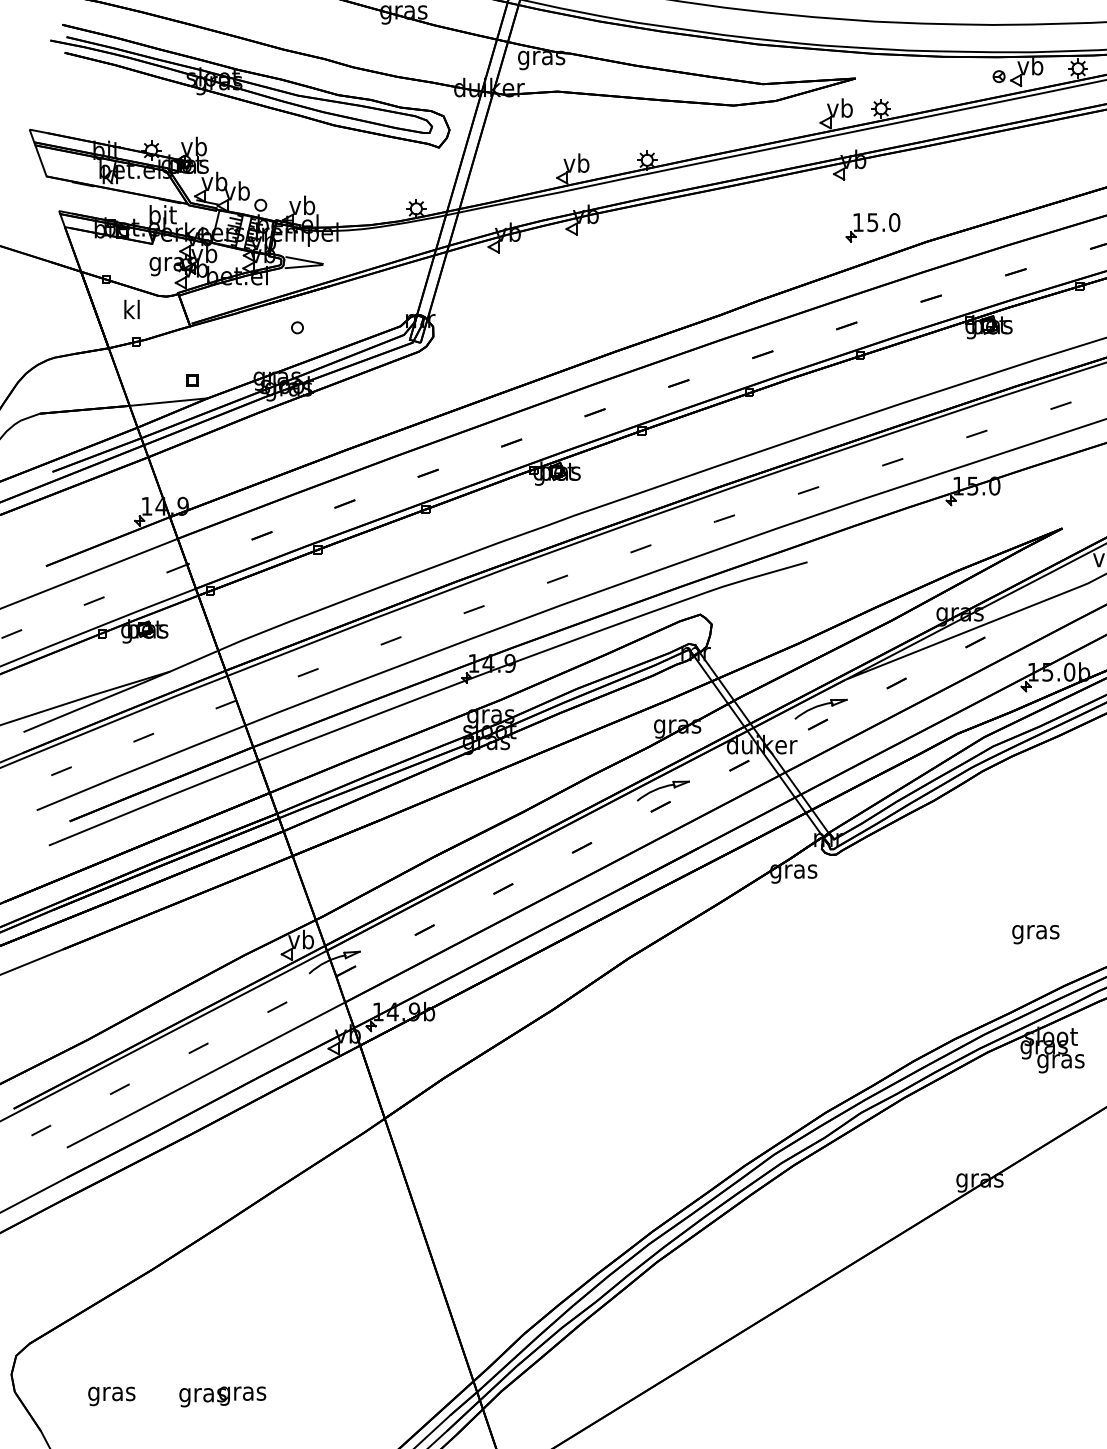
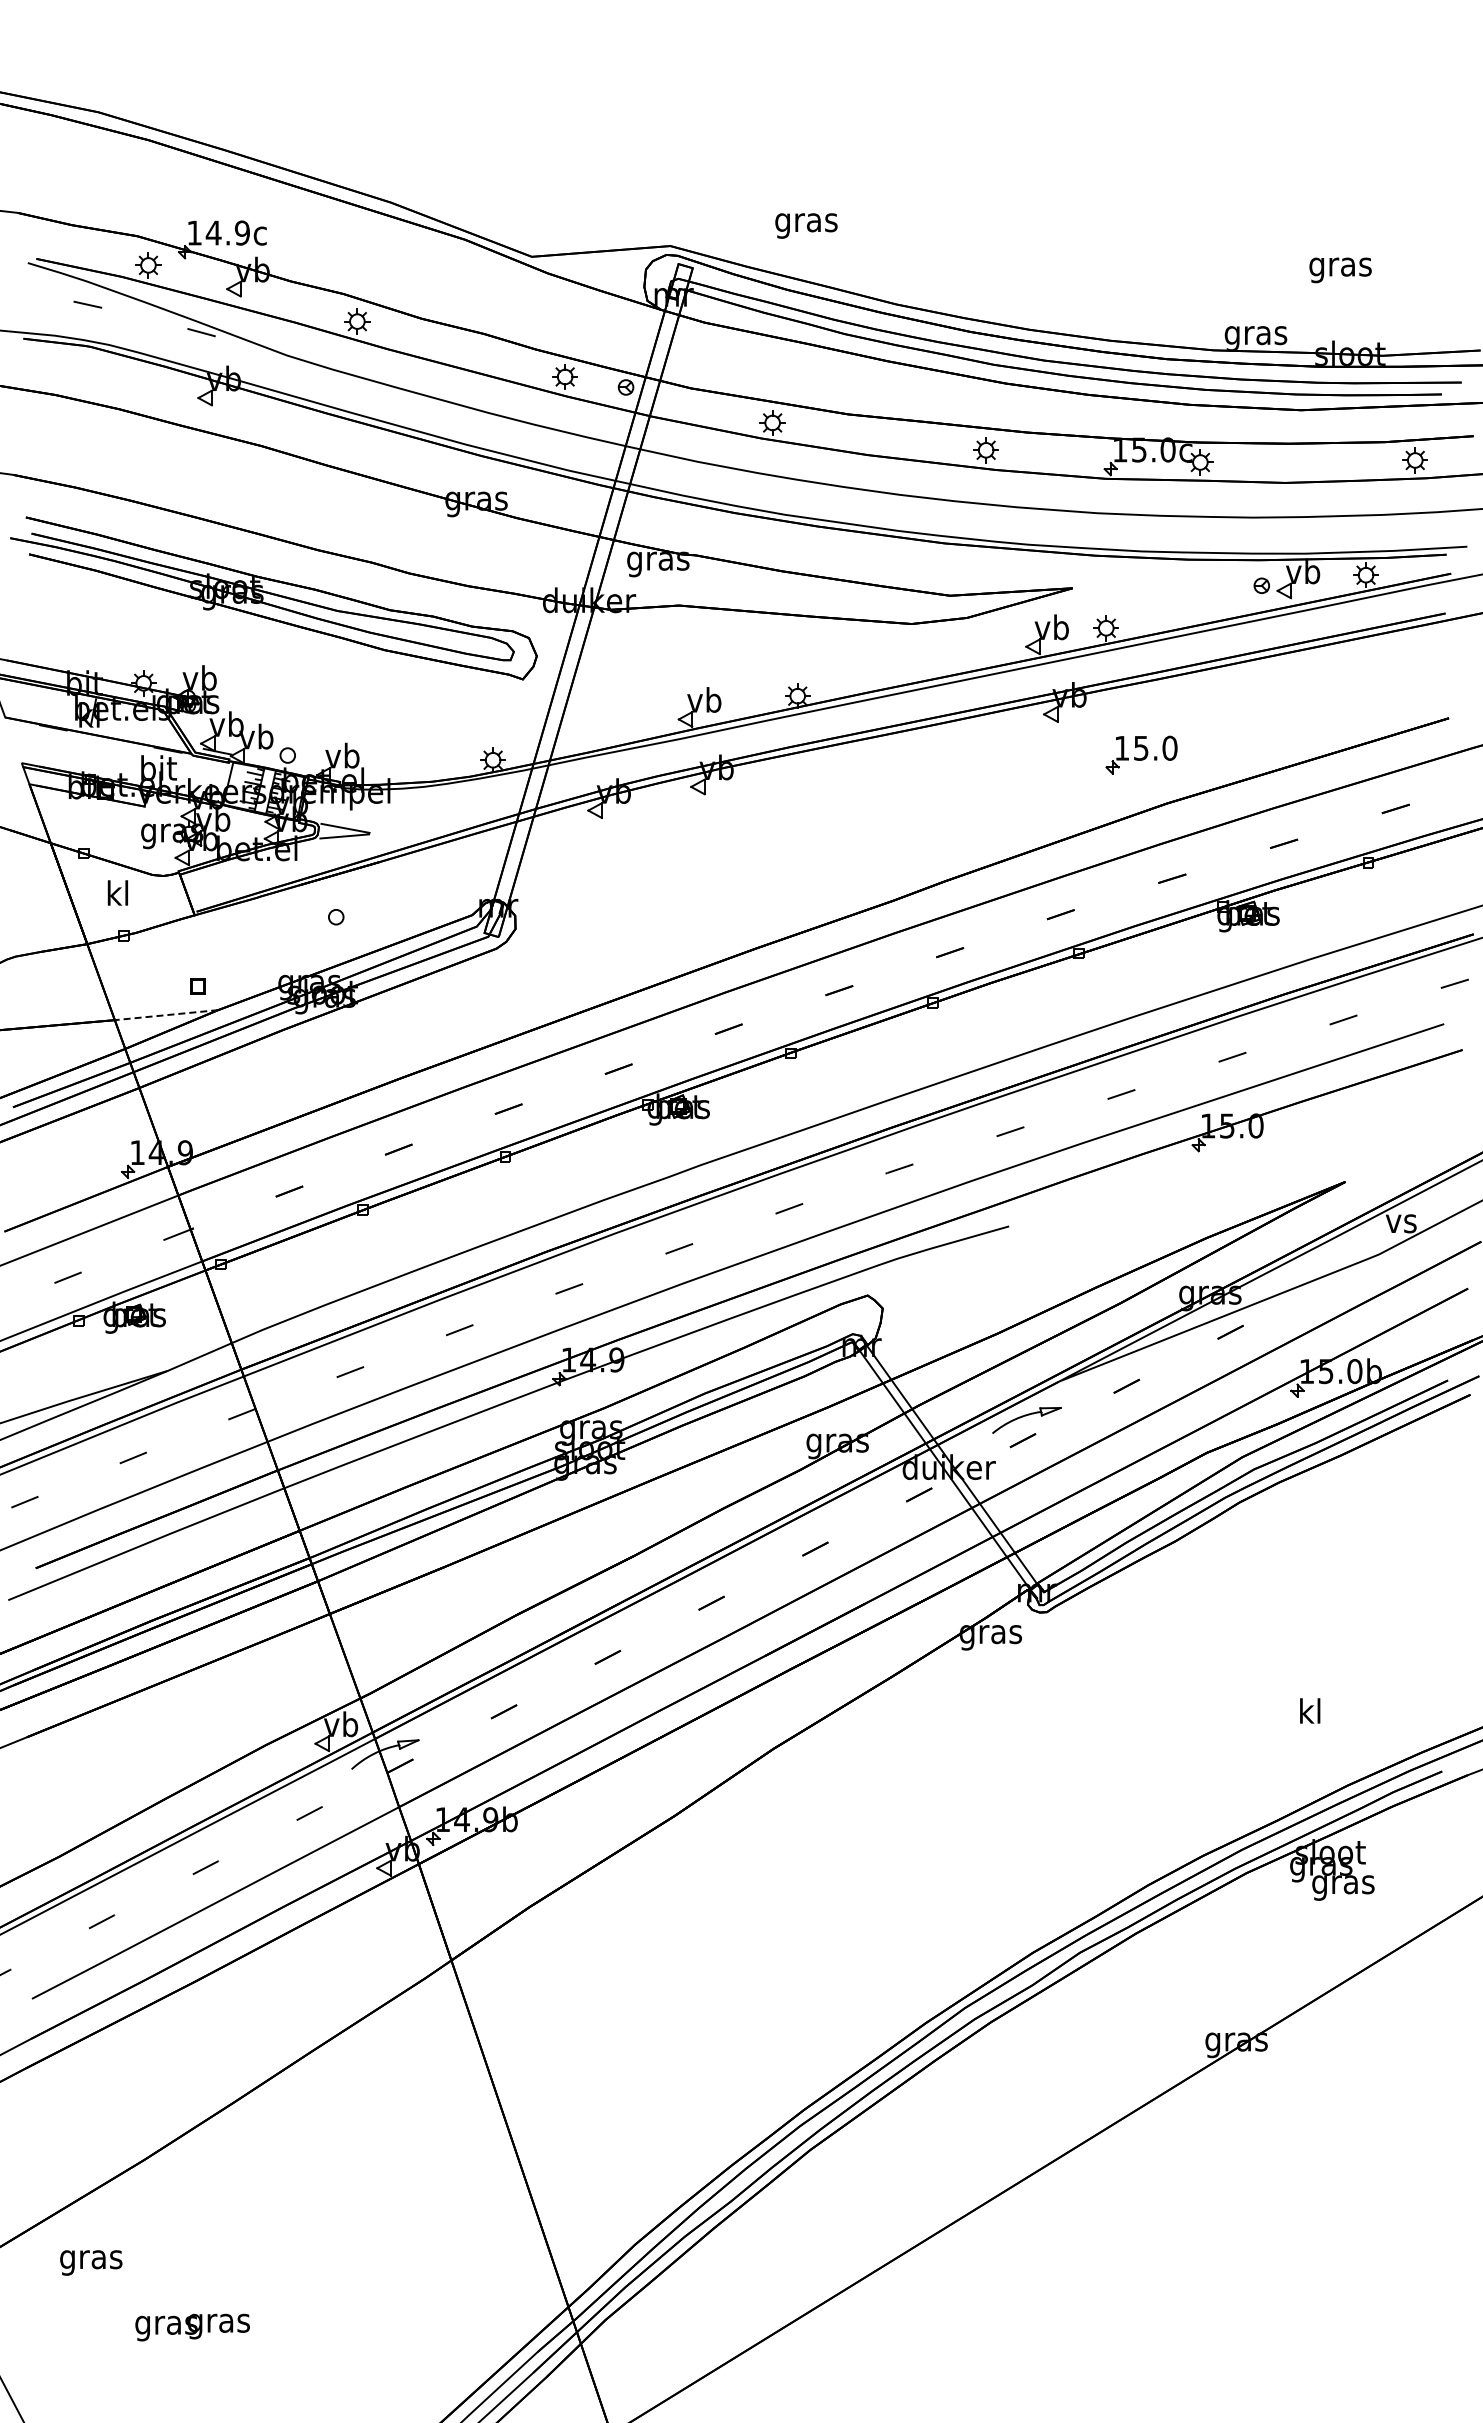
part: (873, 227) -> (1141, 754), moved
line: (168, 402) -> (166, 1015), solid -> dashed
part: (663, 790) -> (818, 1527), removed
text: (1035, 932) -> (1310, 1714), gras -> kl
text: (111, 1396) -> (91, 2262), moved
text: (222, 1396) -> (192, 2327), moved

